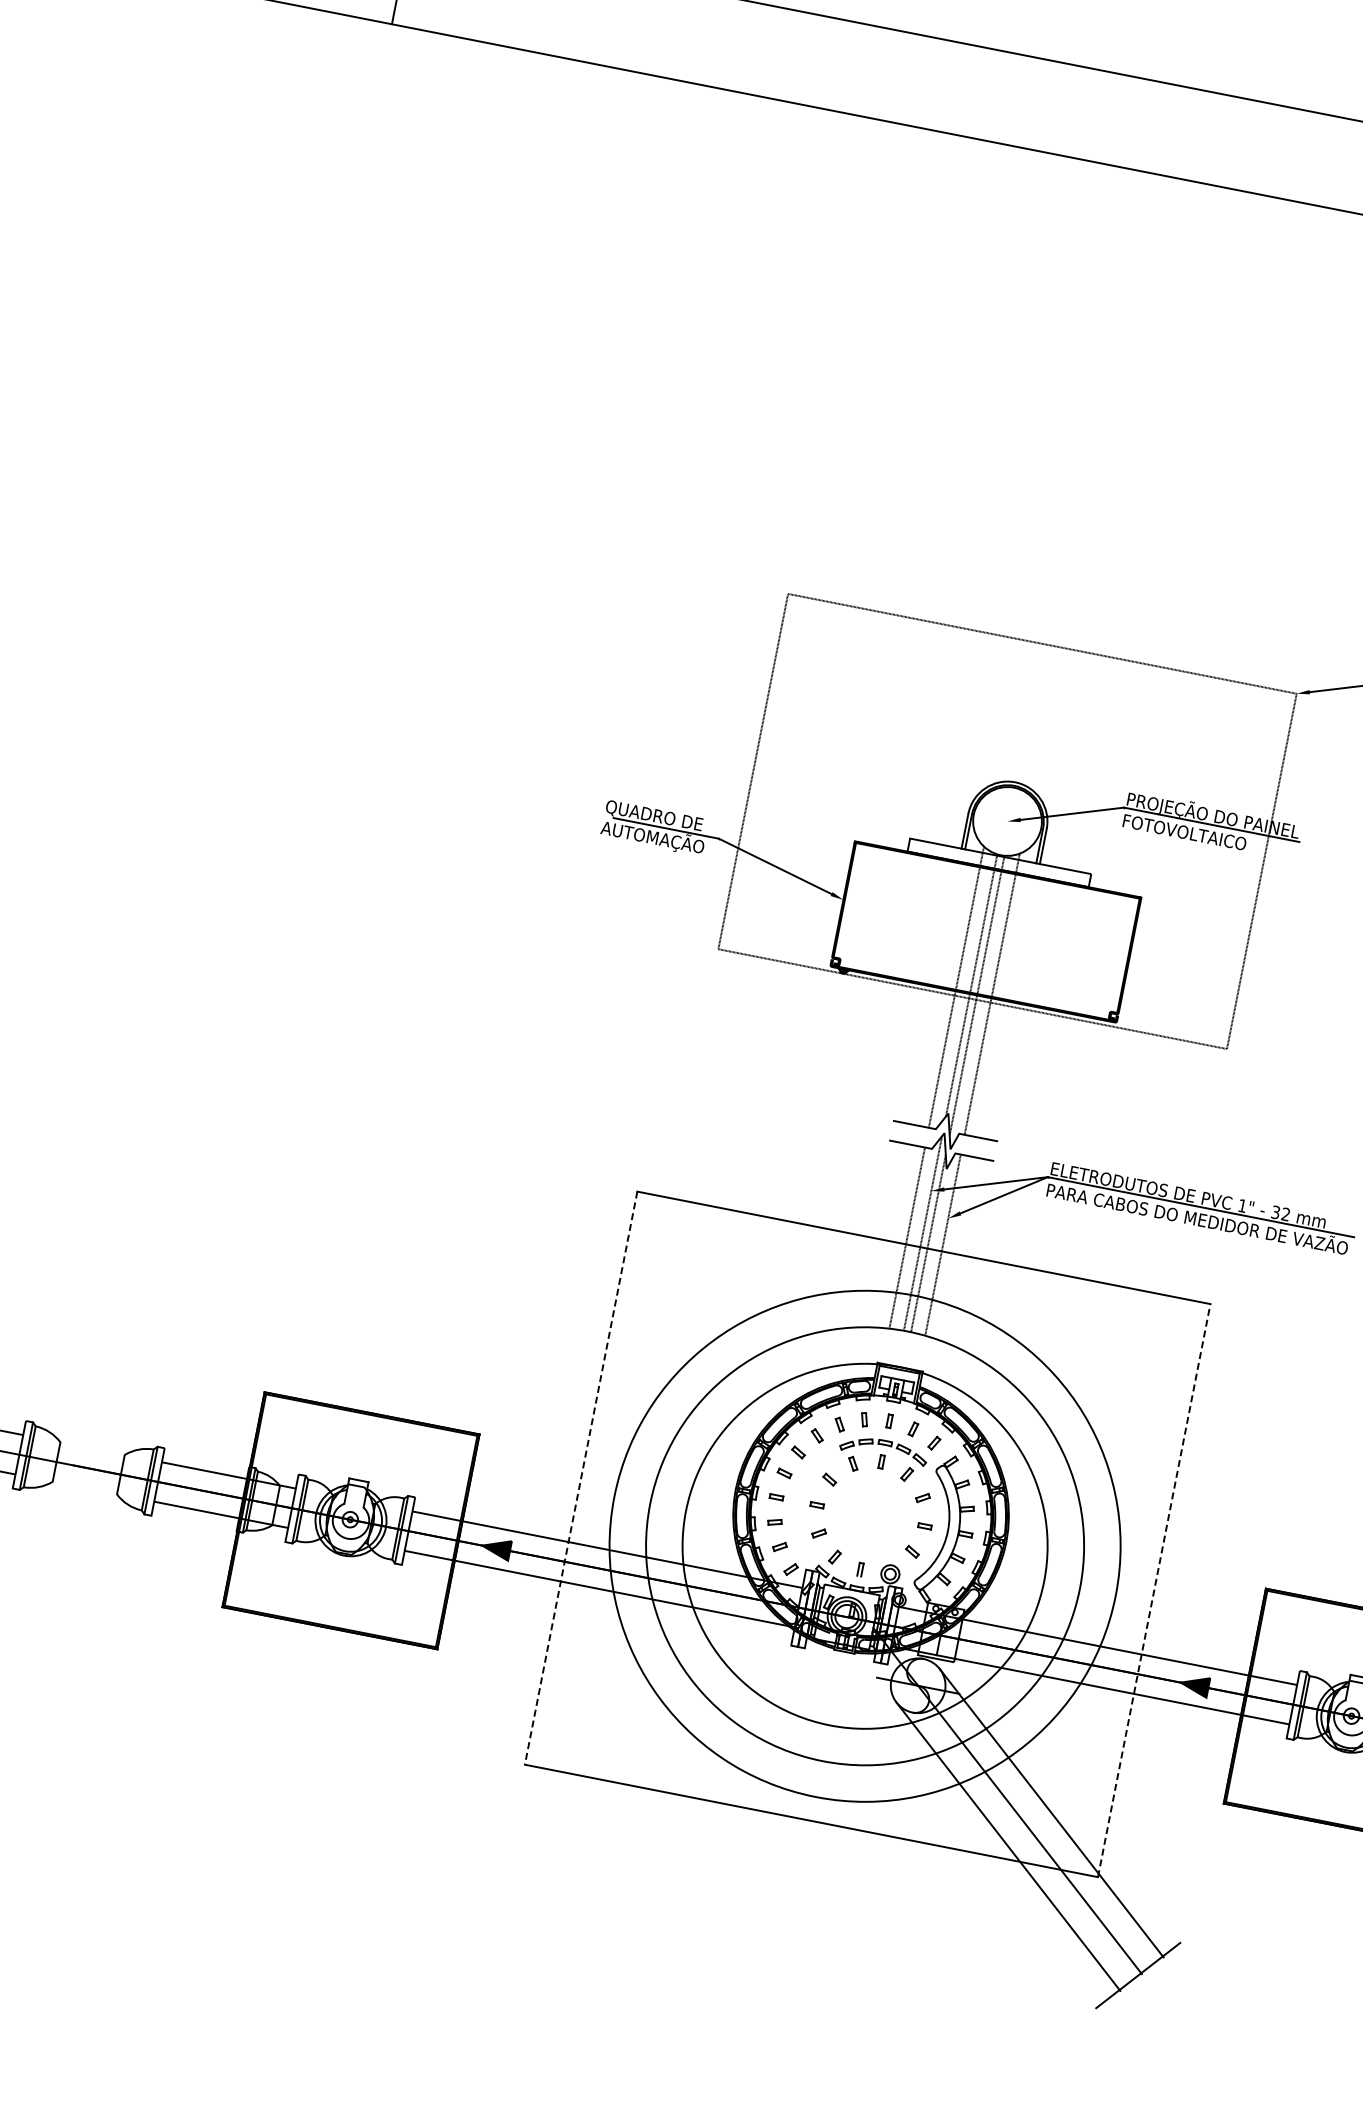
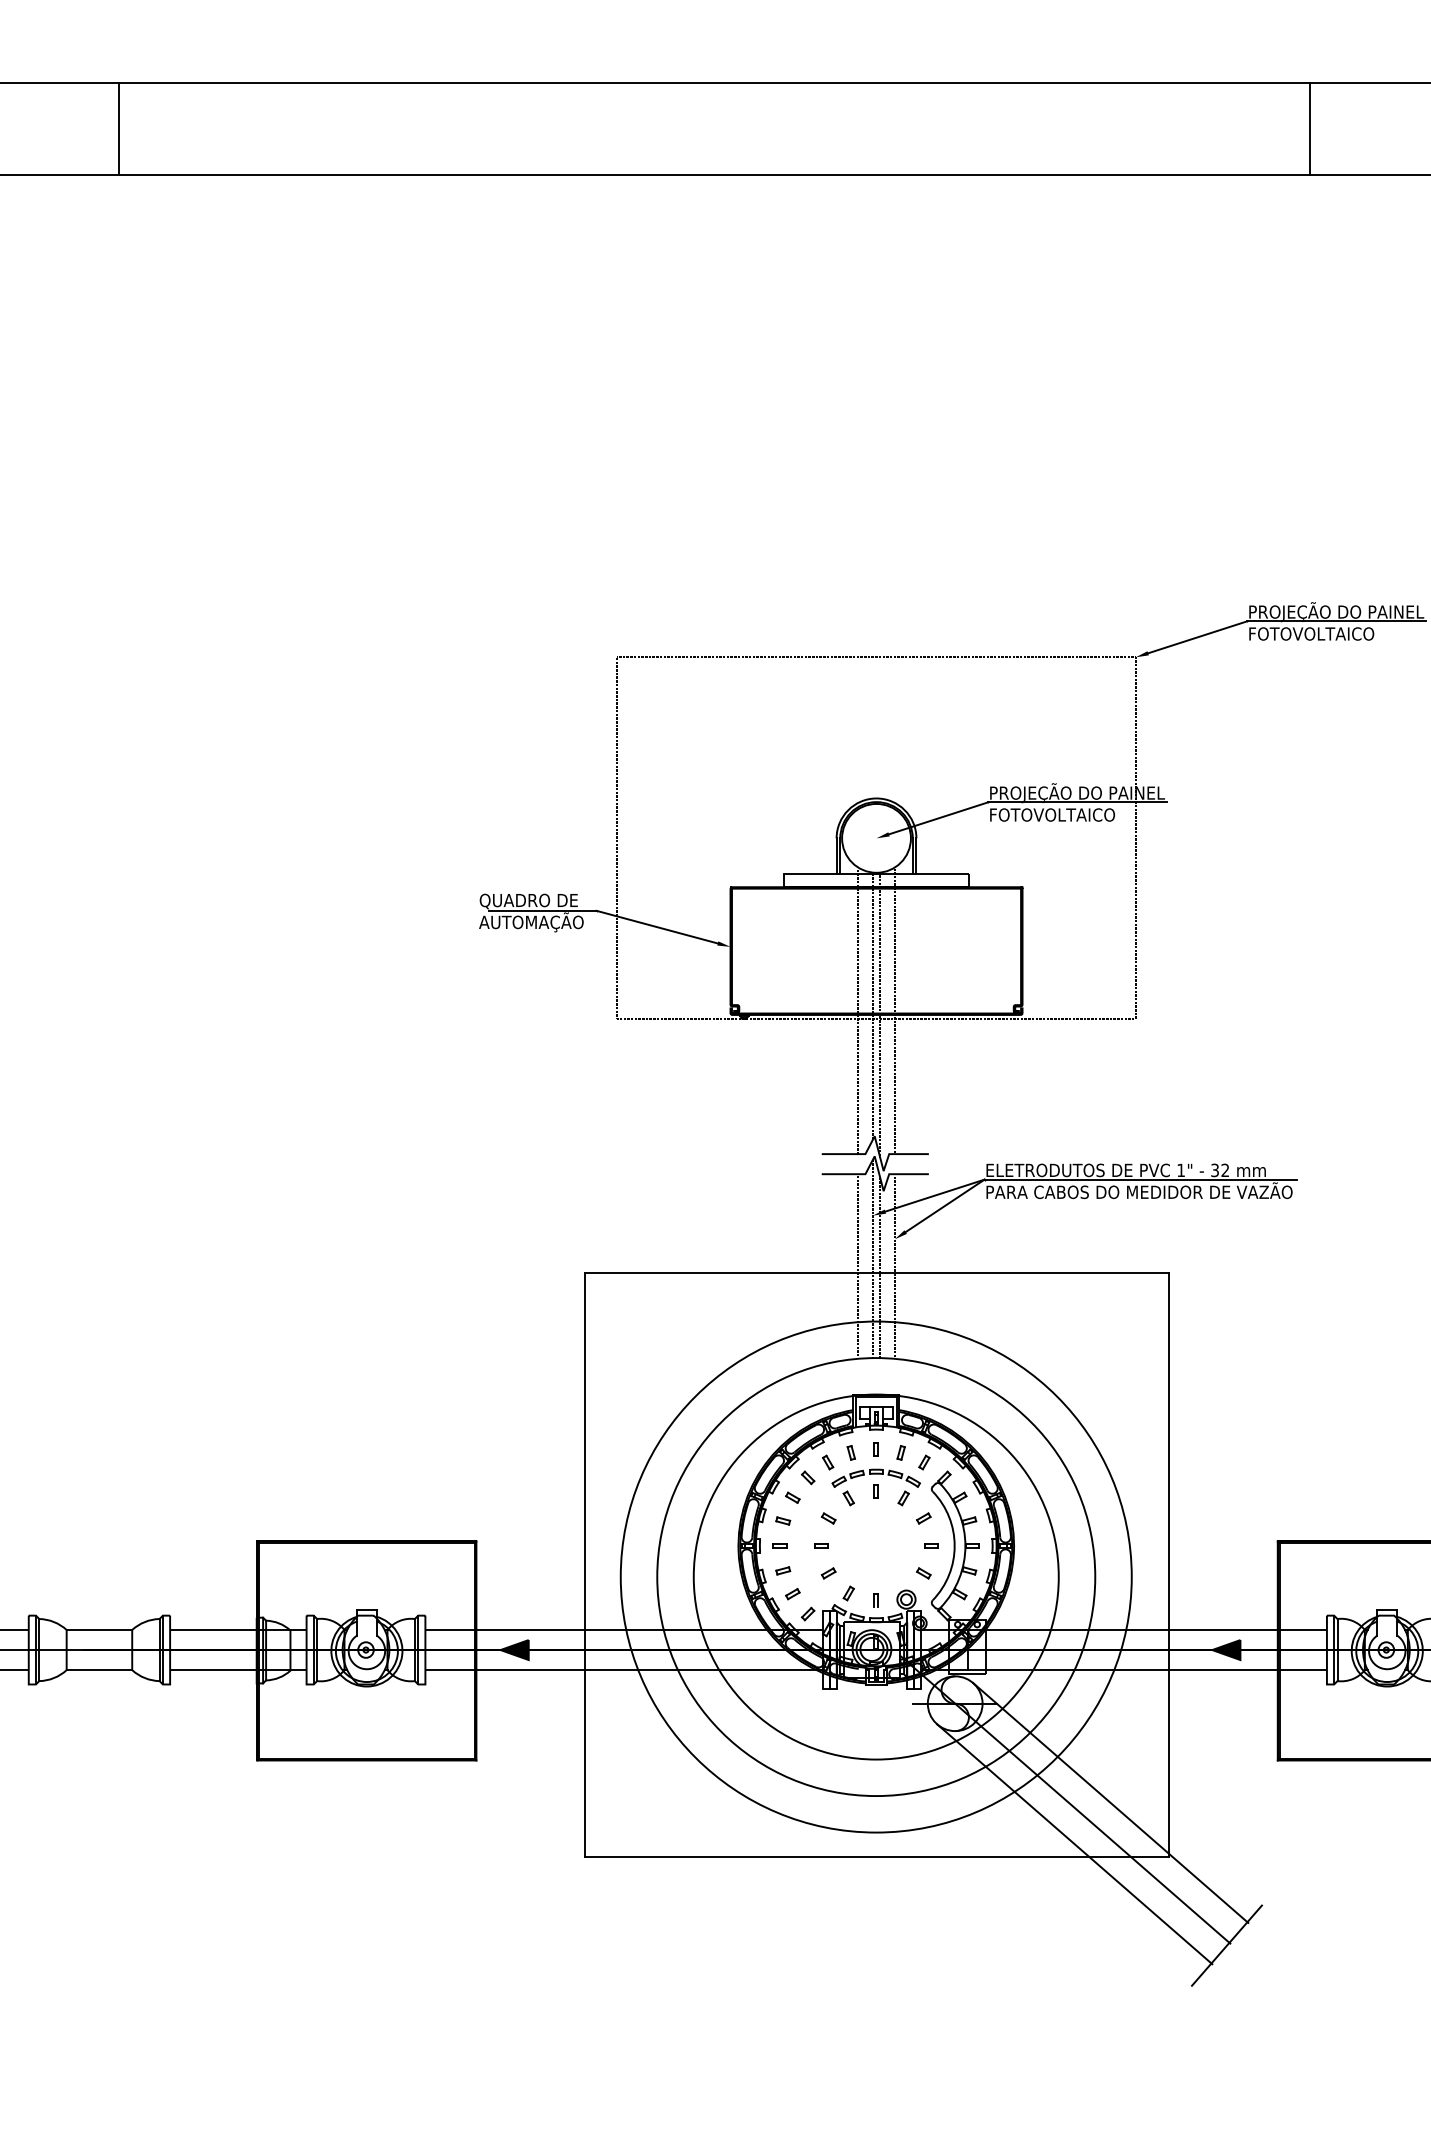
line: (92, 1448) -> (99, 1629), added
line: (581, 1478) -> (584, 1565), dashed -> solid
line: (84, 1488) -> (99, 1670), added
line: (1154, 1590) -> (1168, 1564), dashed -> solid

